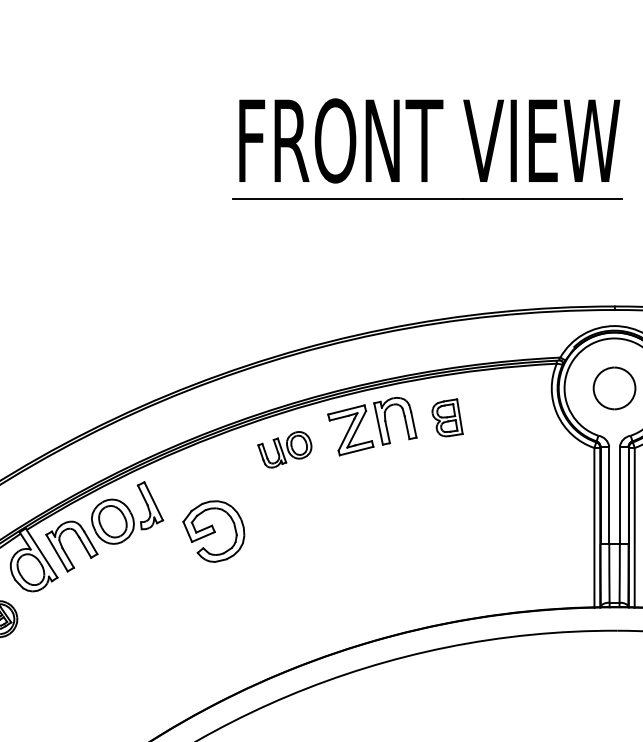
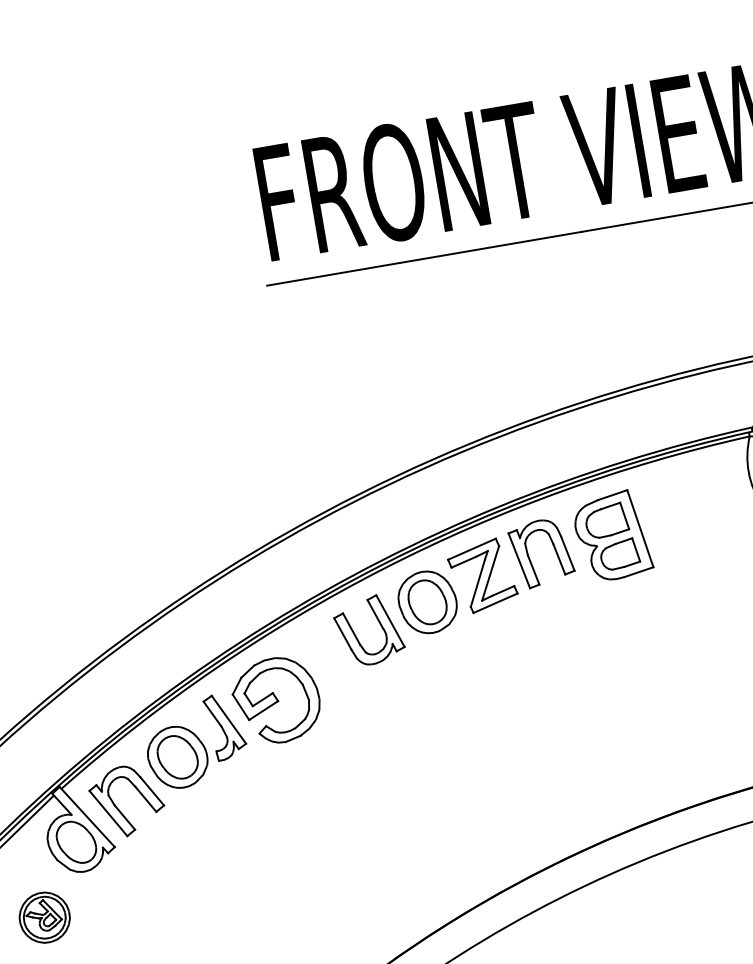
part: (447, 417) -> (612, 535), size x1.67
part: (284, 449) -> (396, 618), size x1.67
part: (213, 531) -> (276, 700), moved

